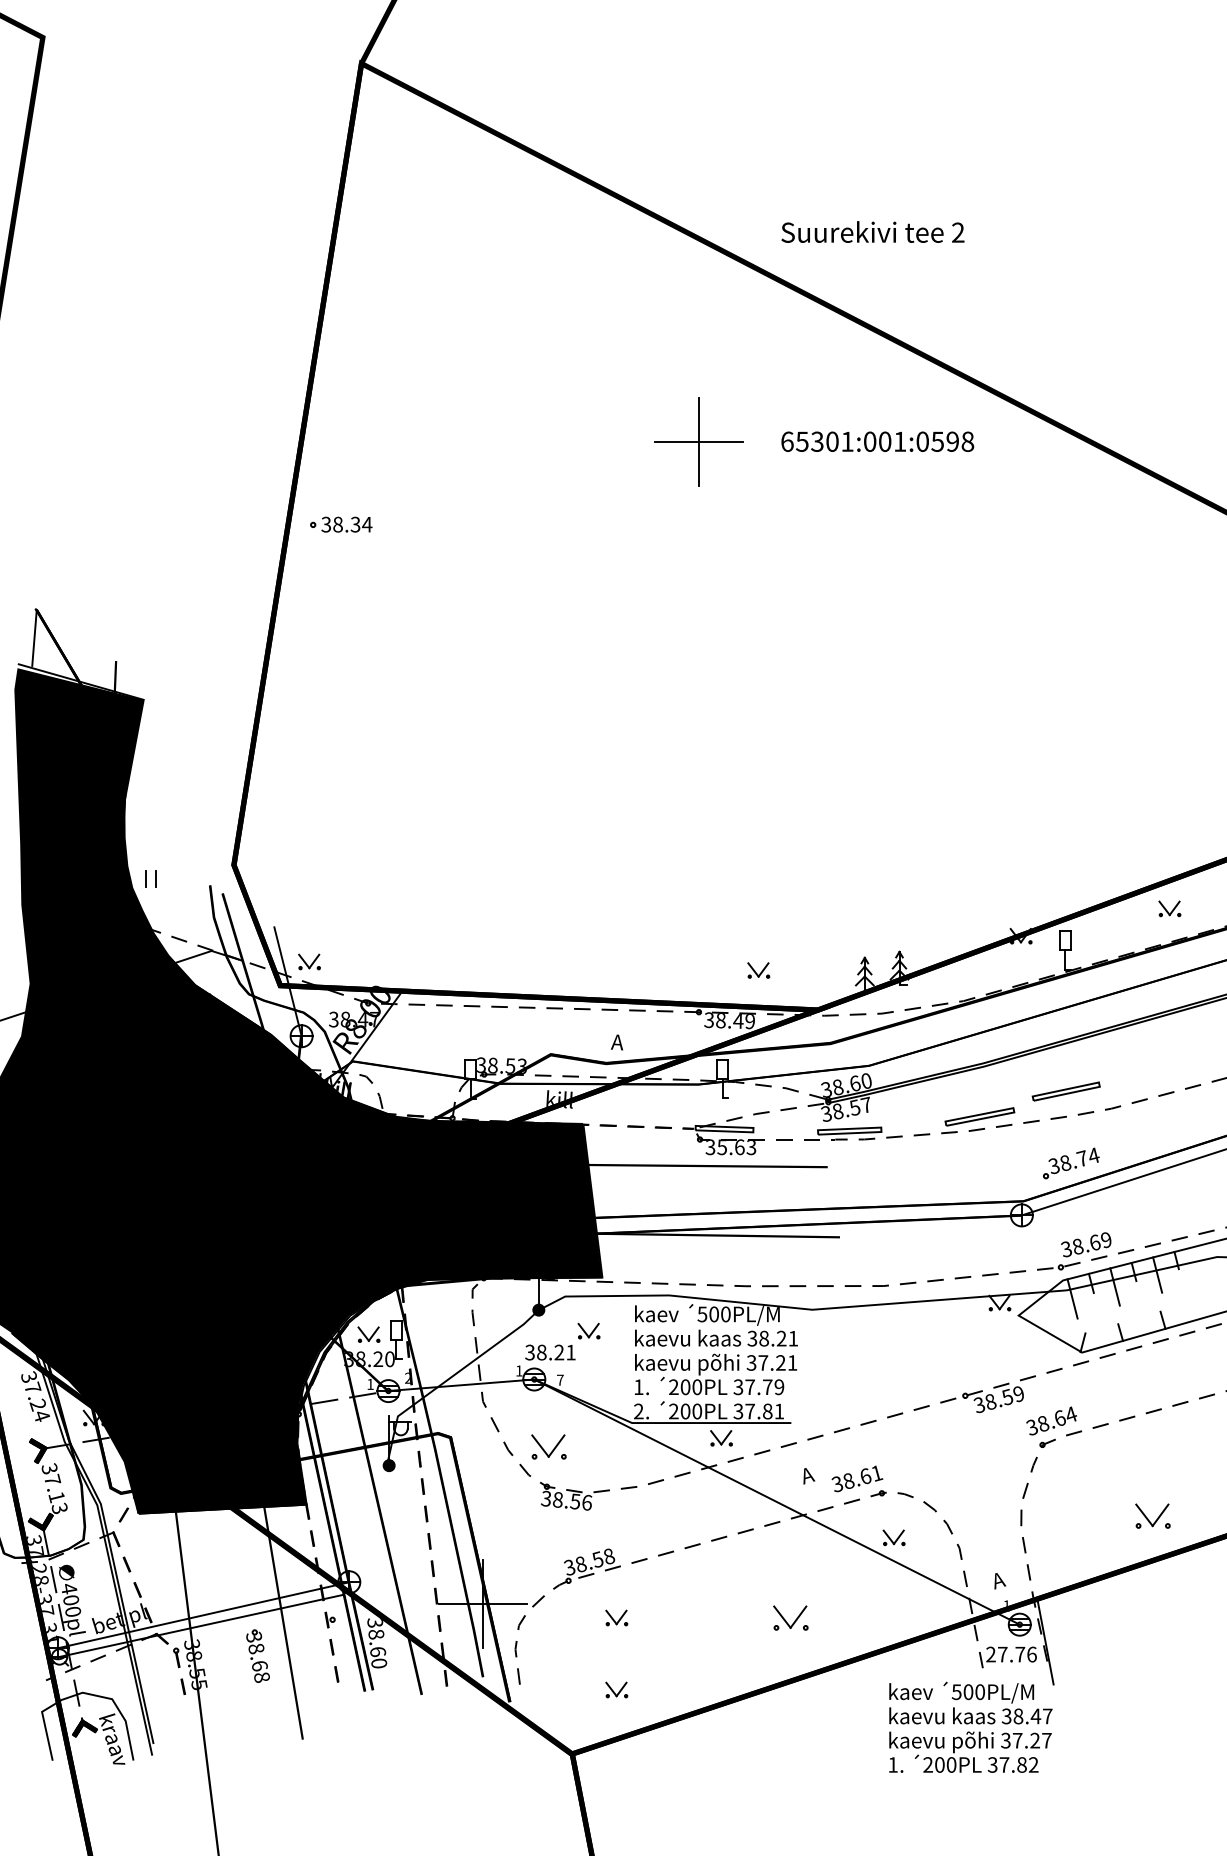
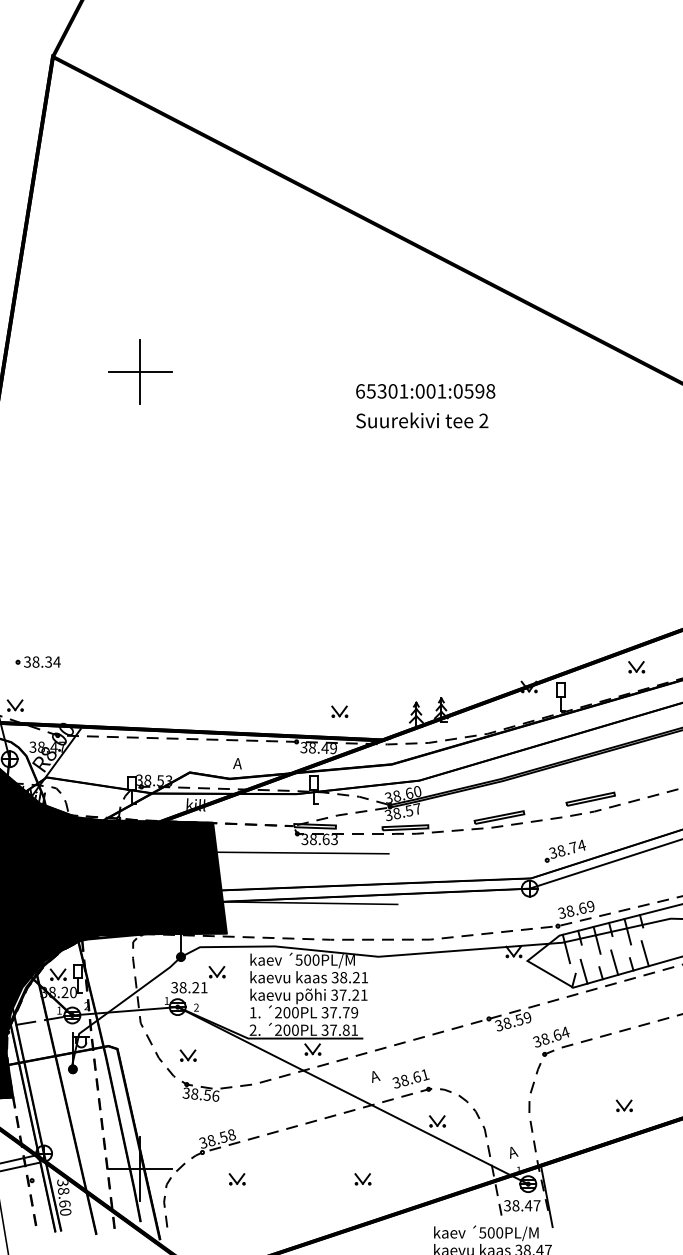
text: (872, 231) -> (421, 420), moved
part: (698, 441) -> (140, 371), moved
text: (877, 441) -> (425, 391), moved
part: (341, 524) -> (38, 661), moved
part: (1065, 1091) -> (590, 799), moved
text: (722, 1147) -> (313, 839), 35.63 -> 38.63
line: (1181, 1305) -> (645, 953), added
line: (1139, 1317) -> (614, 962), added
line: (1096, 1330) -> (583, 971), added
text: (560, 1379) -> (196, 1007), 7 -> 2
part: (548, 1446) -> (187, 1055), size x0.62
part: (1152, 1516) -> (624, 1106), size x0.62
part: (790, 1617) -> (362, 1178), size x0.62
text: (1011, 1654) -> (522, 1205), 27.76 -> 38.47
part: (616, 1689) -> (237, 1230), removed

